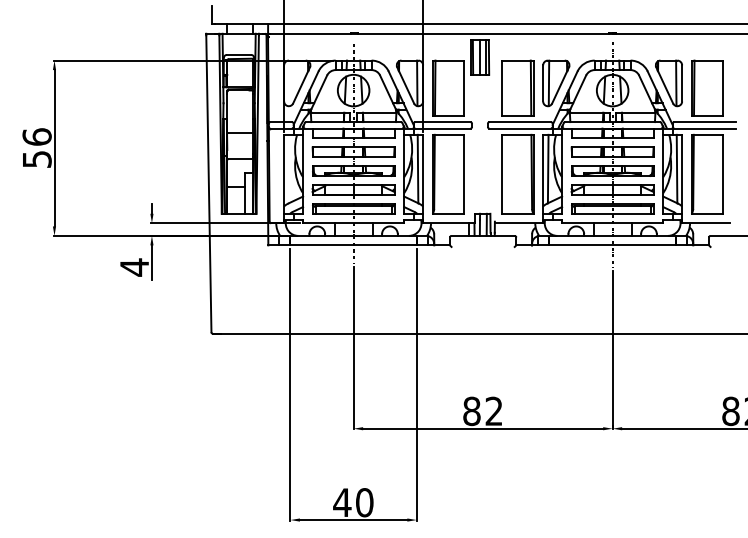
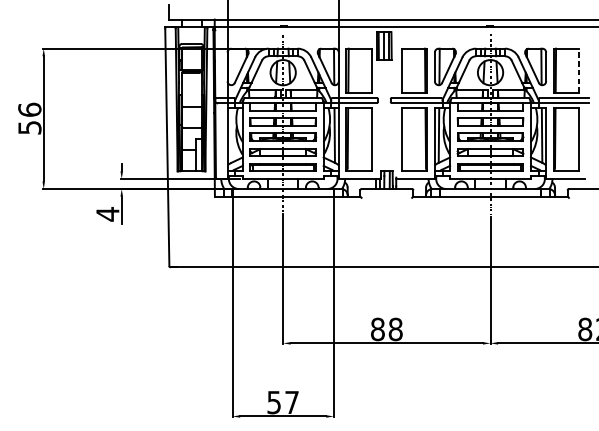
line: (723, 88) -> (579, 71), solid -> dashed
text: (493, 411) -> (395, 329), 82 -> 88
text: (353, 502) -> (283, 402), 40 -> 57

